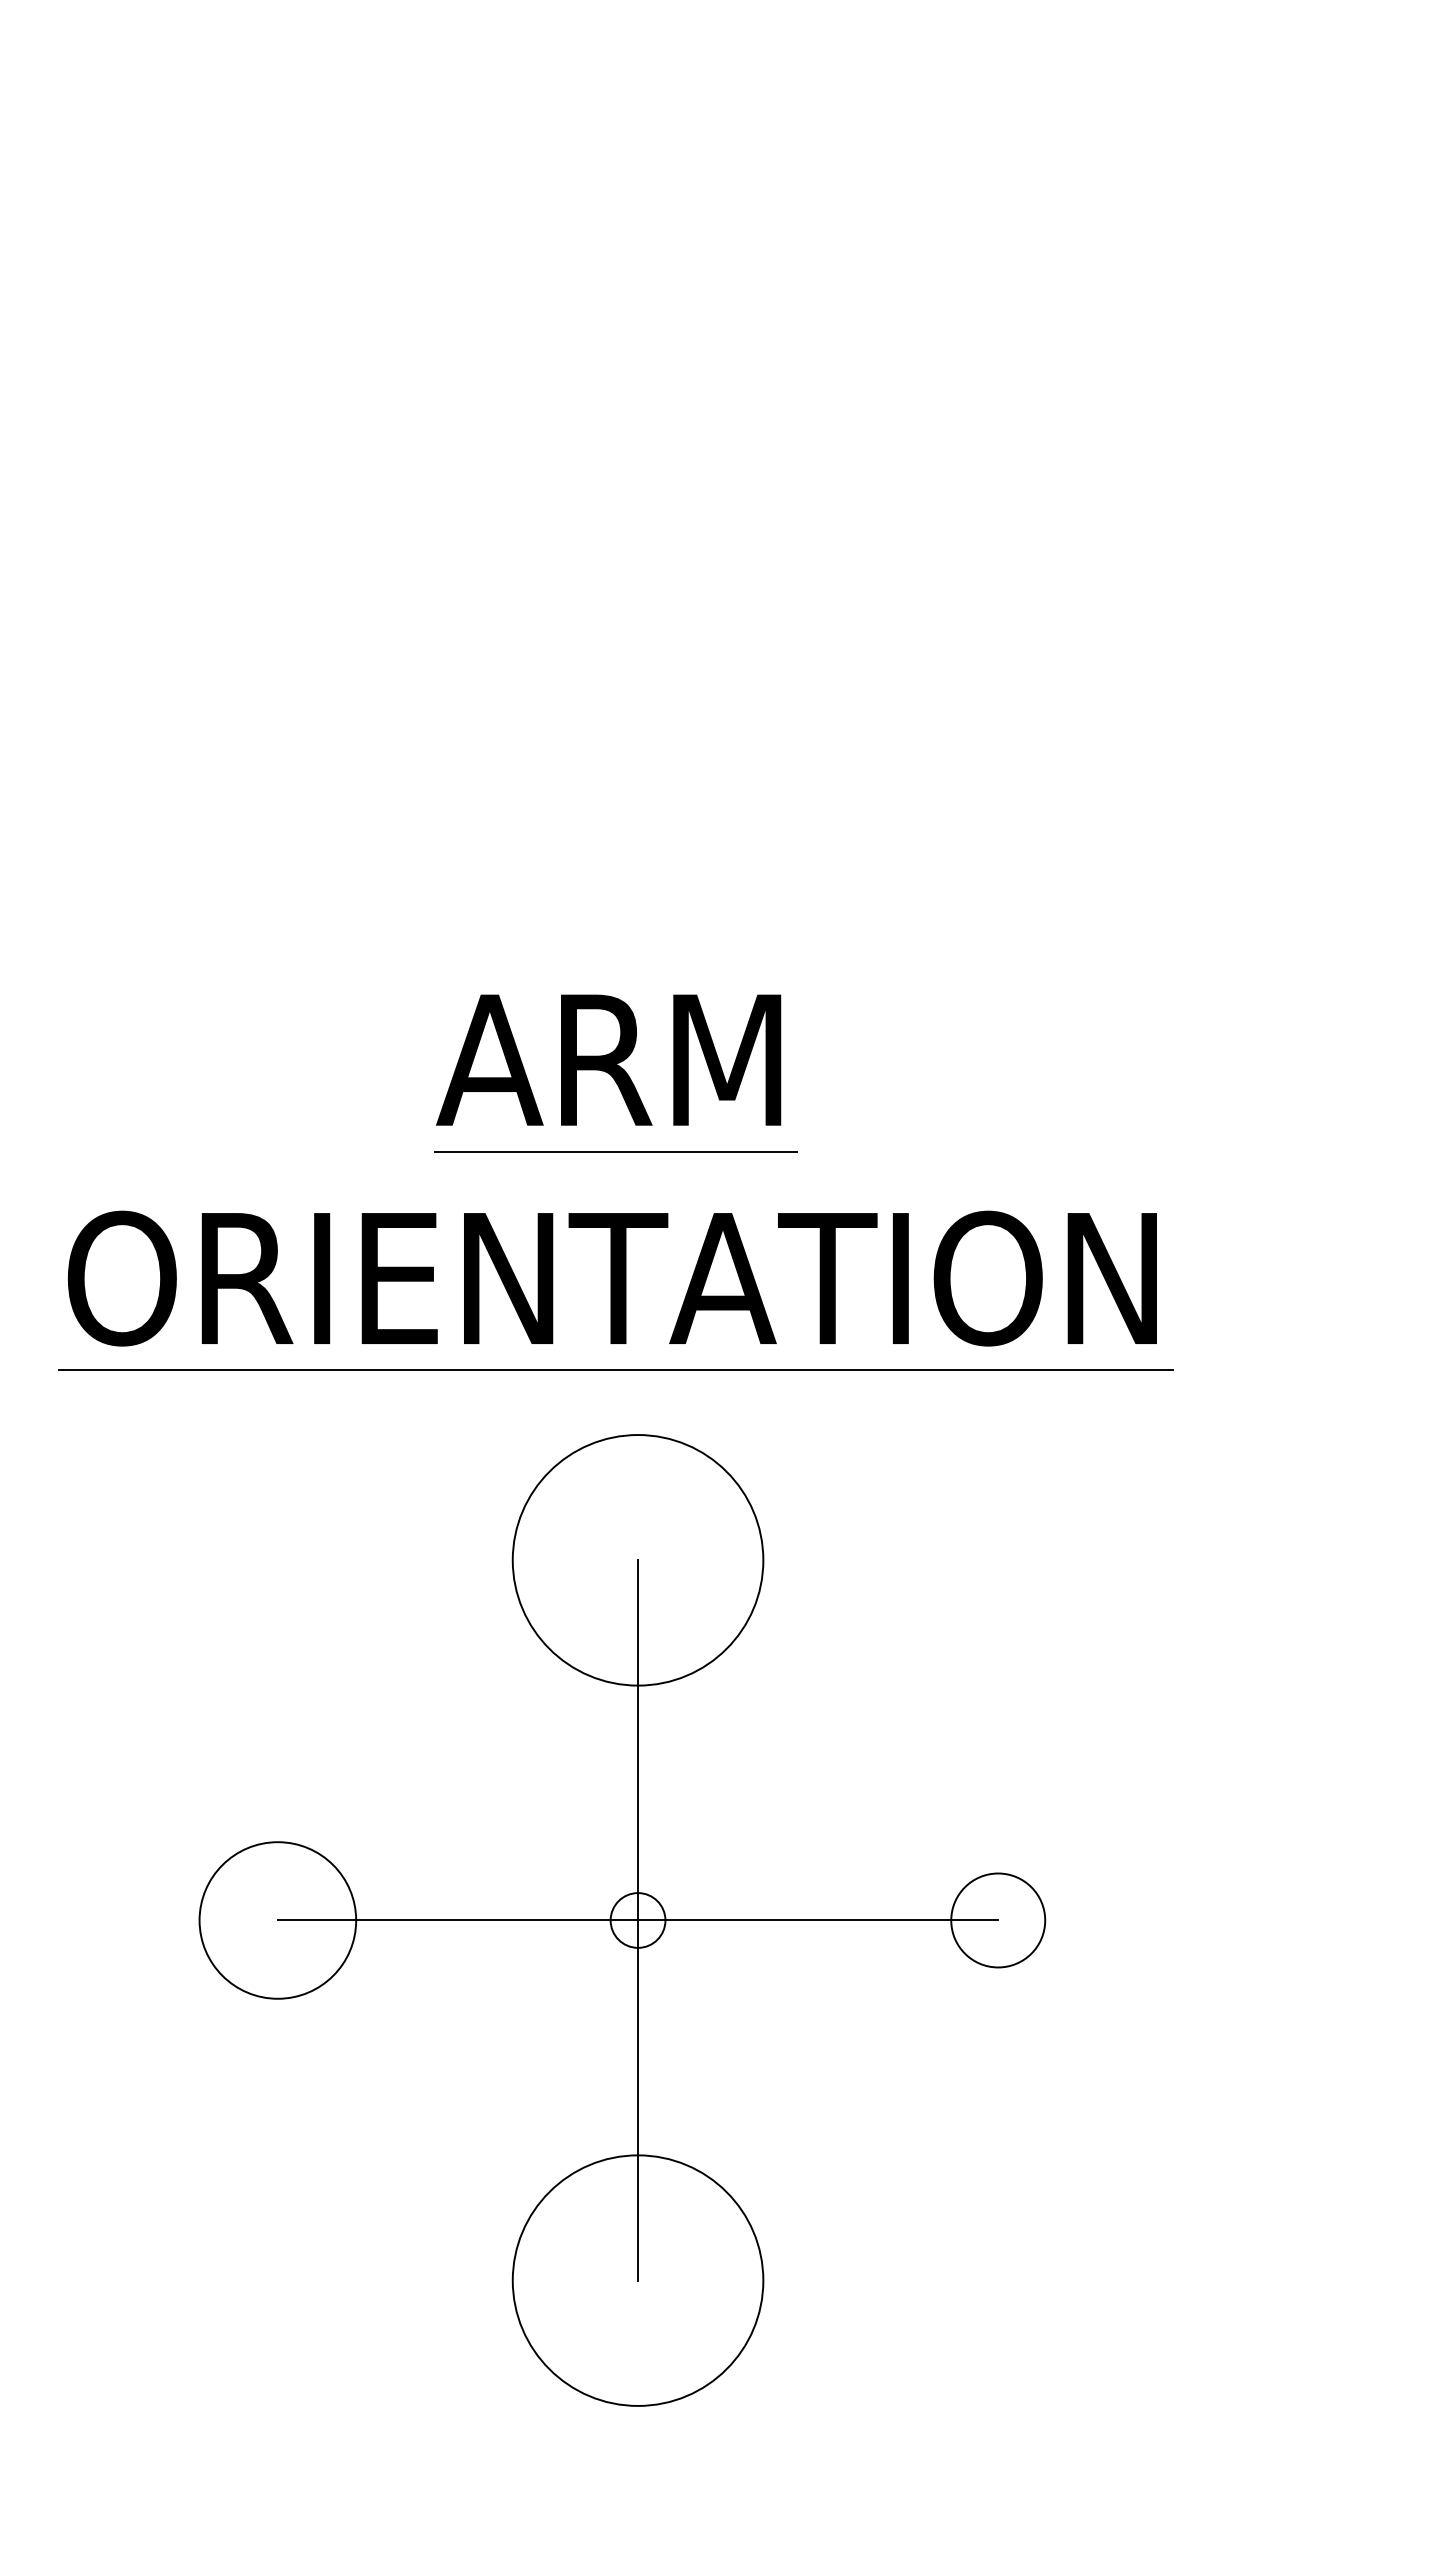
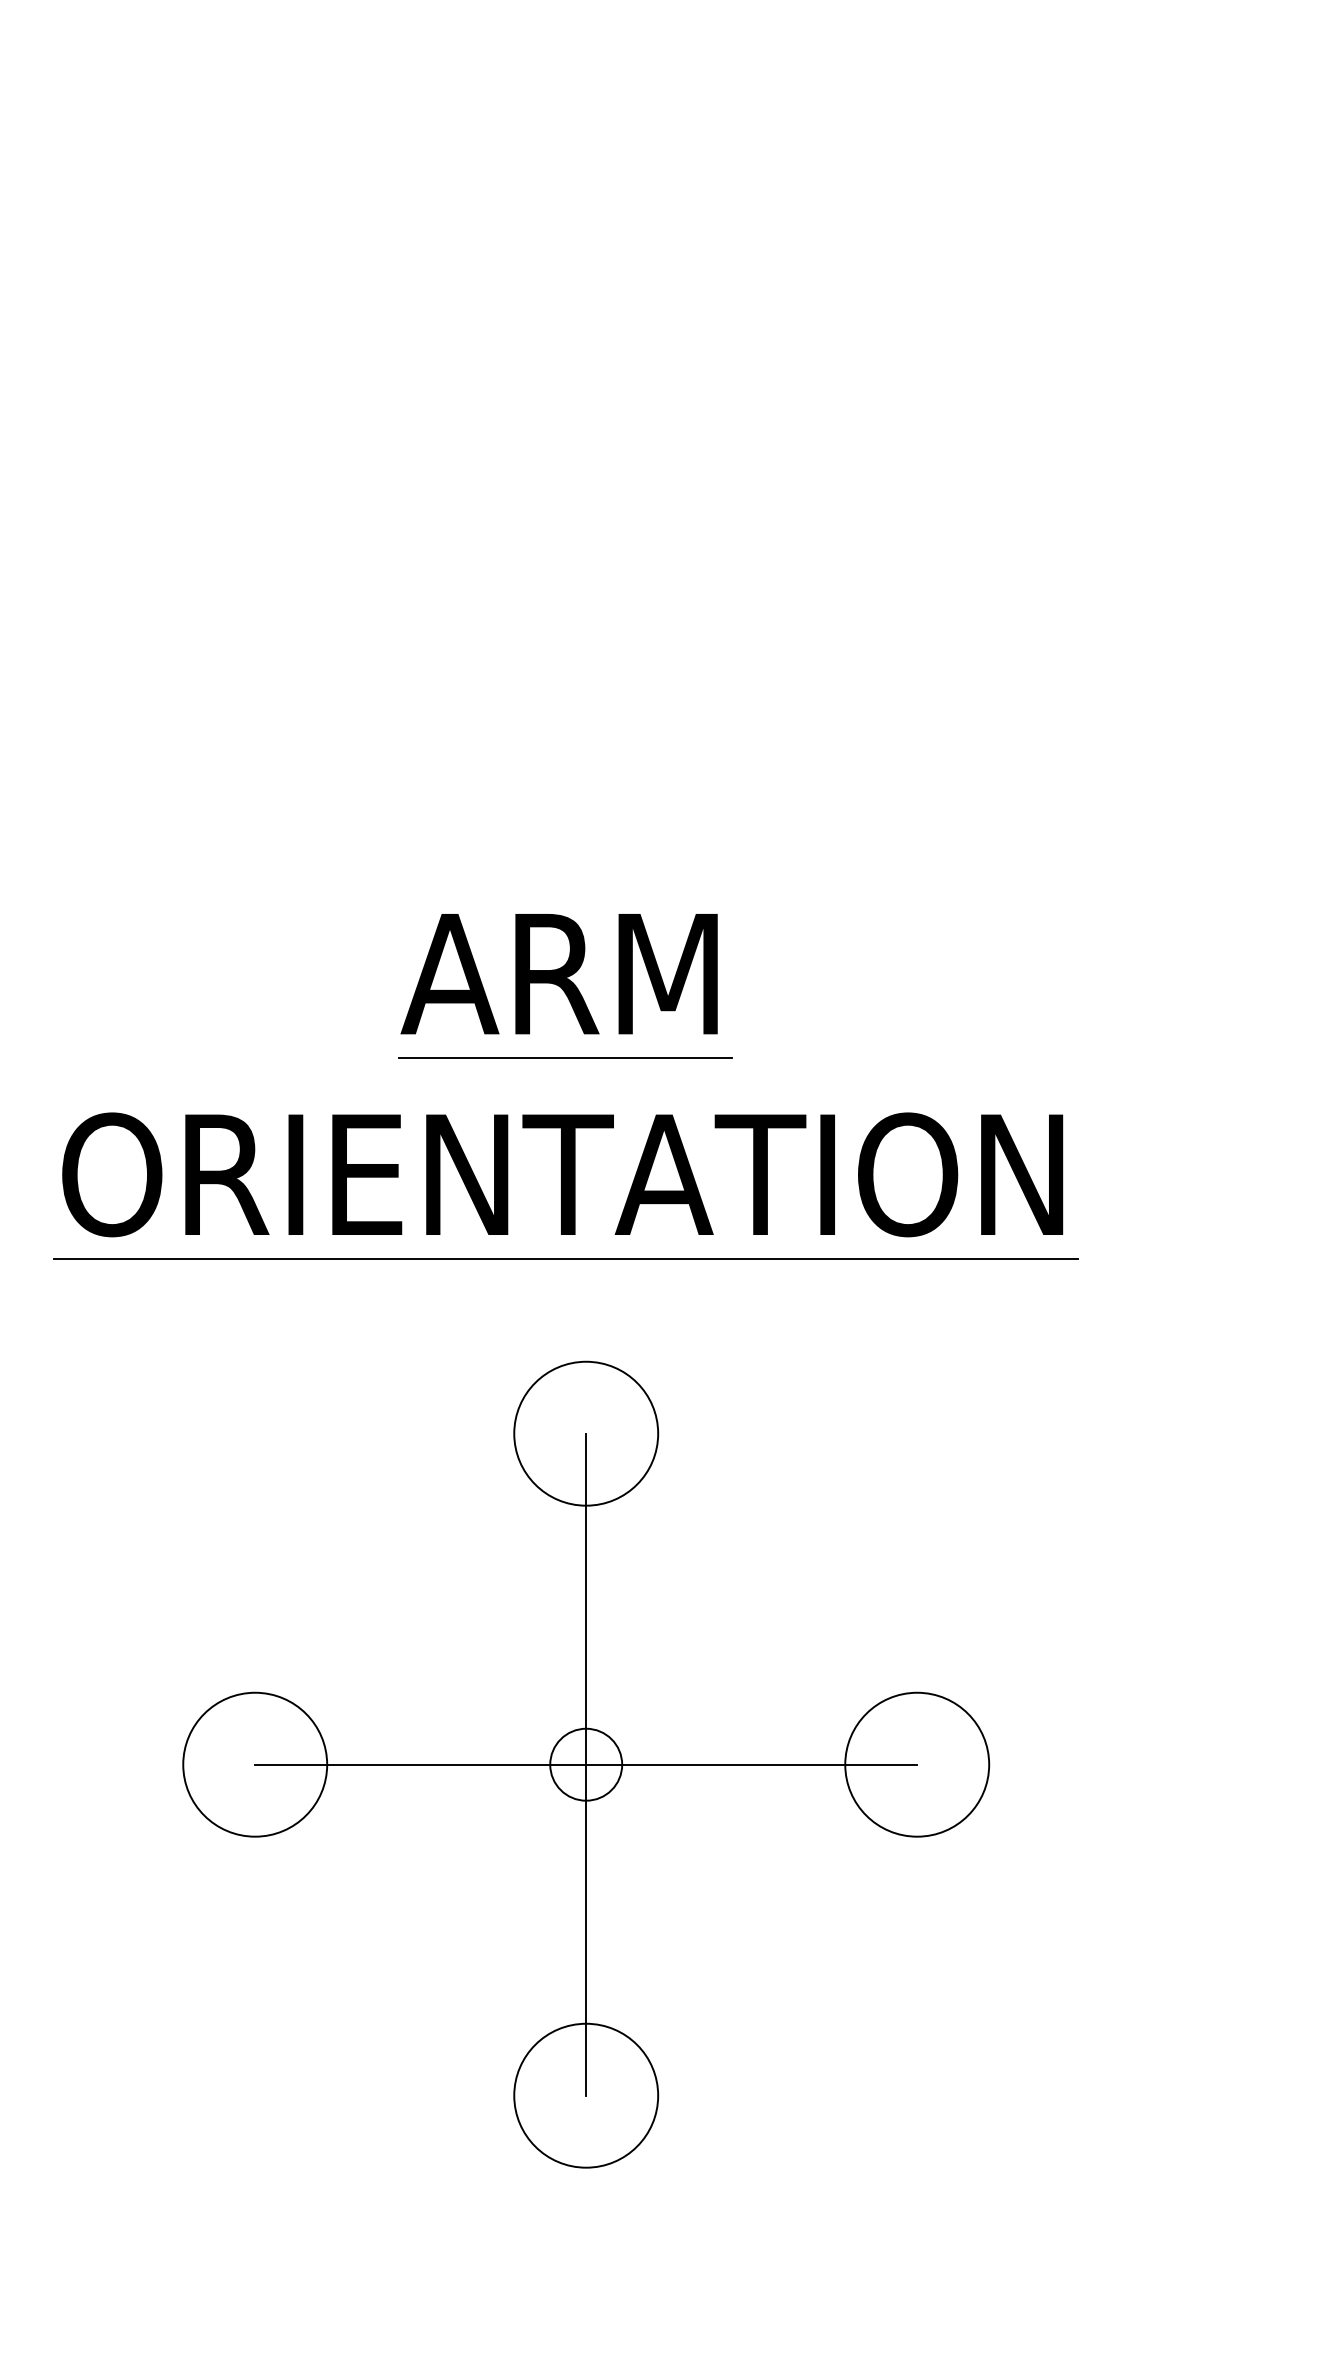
circle: (637, 1560) -> (585, 1433), size x0.62
circle: (637, 1920) -> (585, 1764), size x1.43
circle: (997, 1920) -> (916, 1764), size x1.67
circle: (637, 2280) -> (585, 2095), size x0.62

